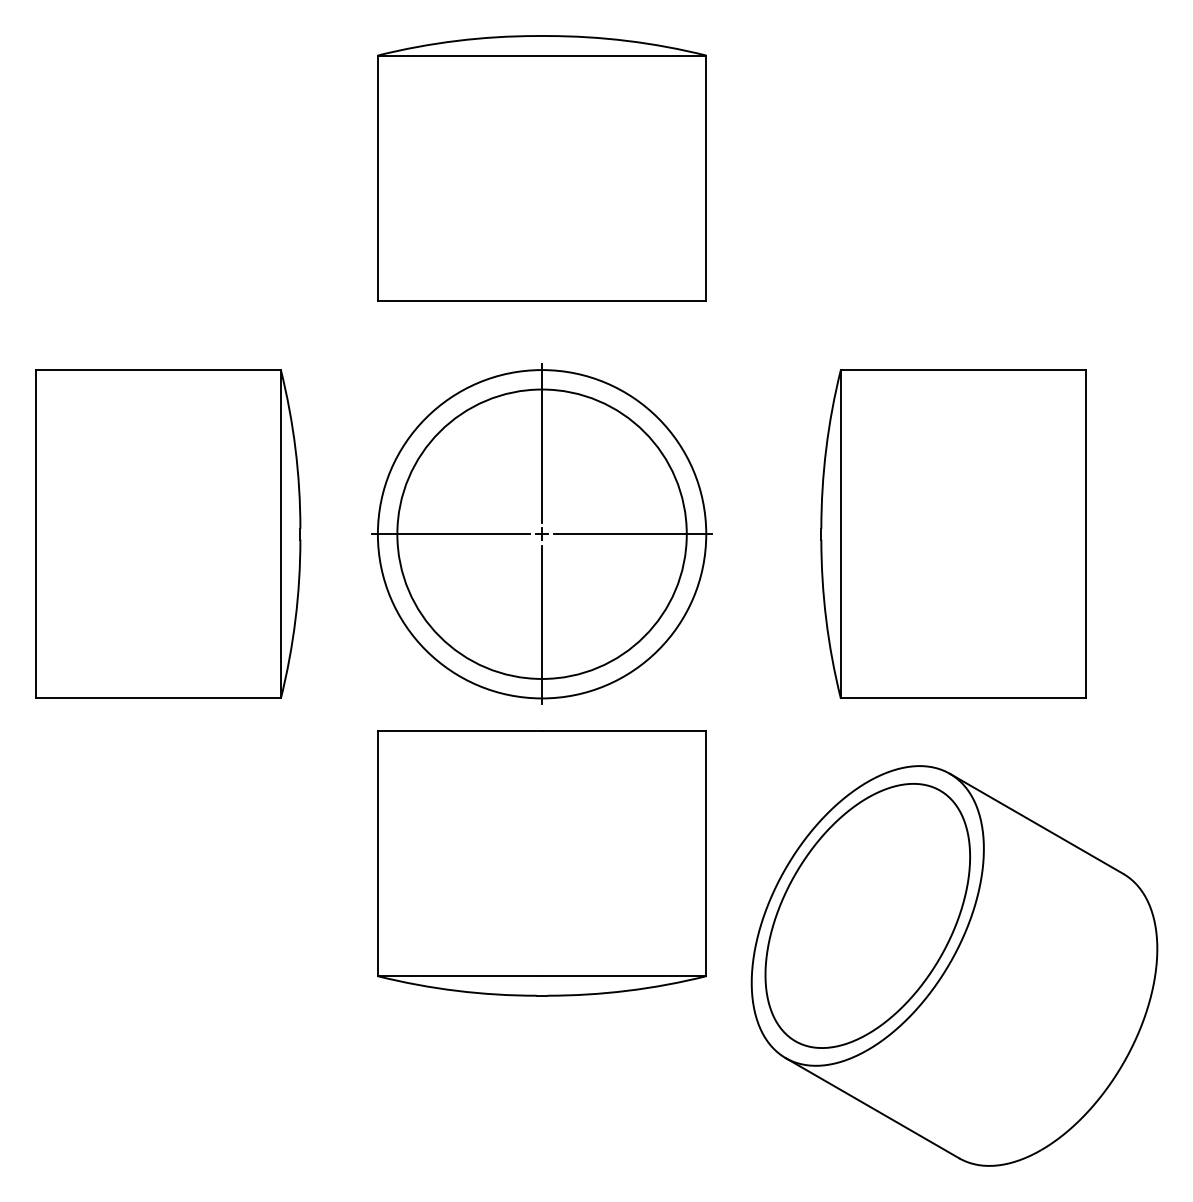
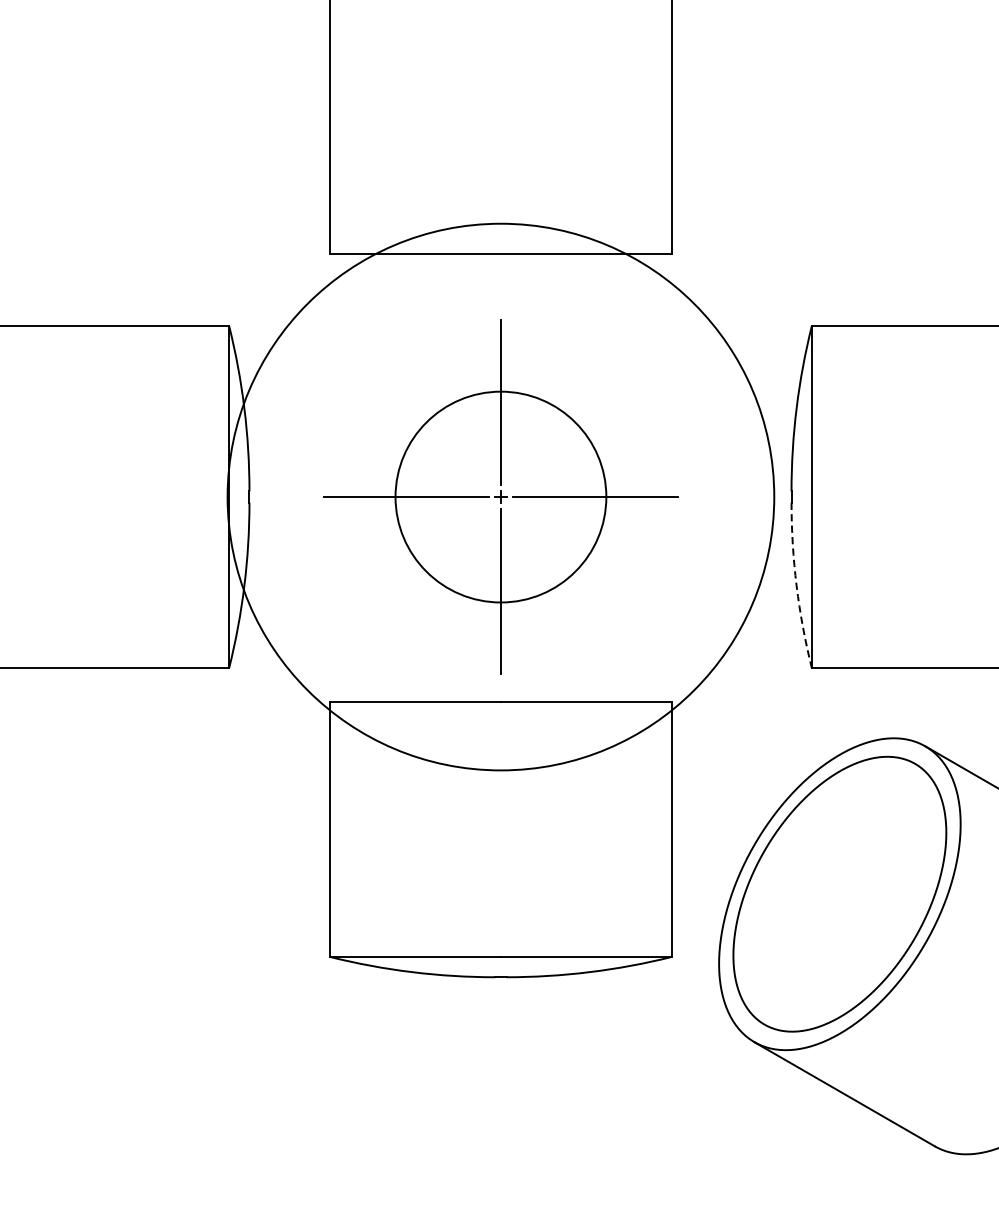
circle: (541, 533) -> (500, 496), size x0.7
circle: (541, 534) -> (500, 497), size x1.6
arc: (826, 619) -> (796, 585), solid -> dashed

